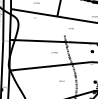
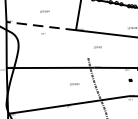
line: (33, 12) -> (40, 25), solid -> dashed

